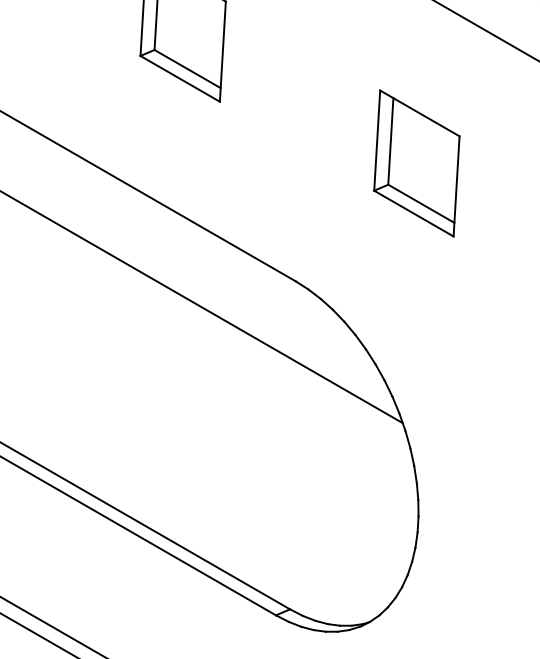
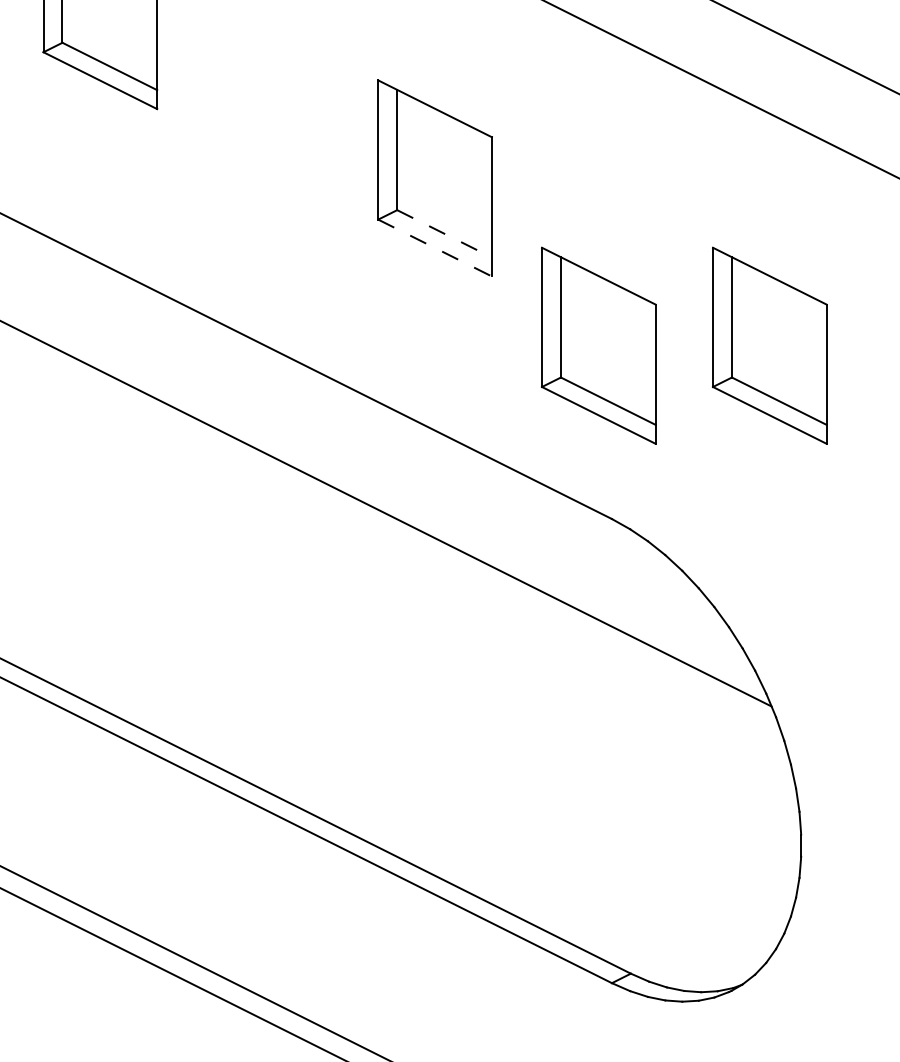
line: (187, 68) -> (444, 233), solid -> dashed
line: (180, 79) -> (435, 248), solid -> dashed
part: (293, 155) -> (598, 345), added

